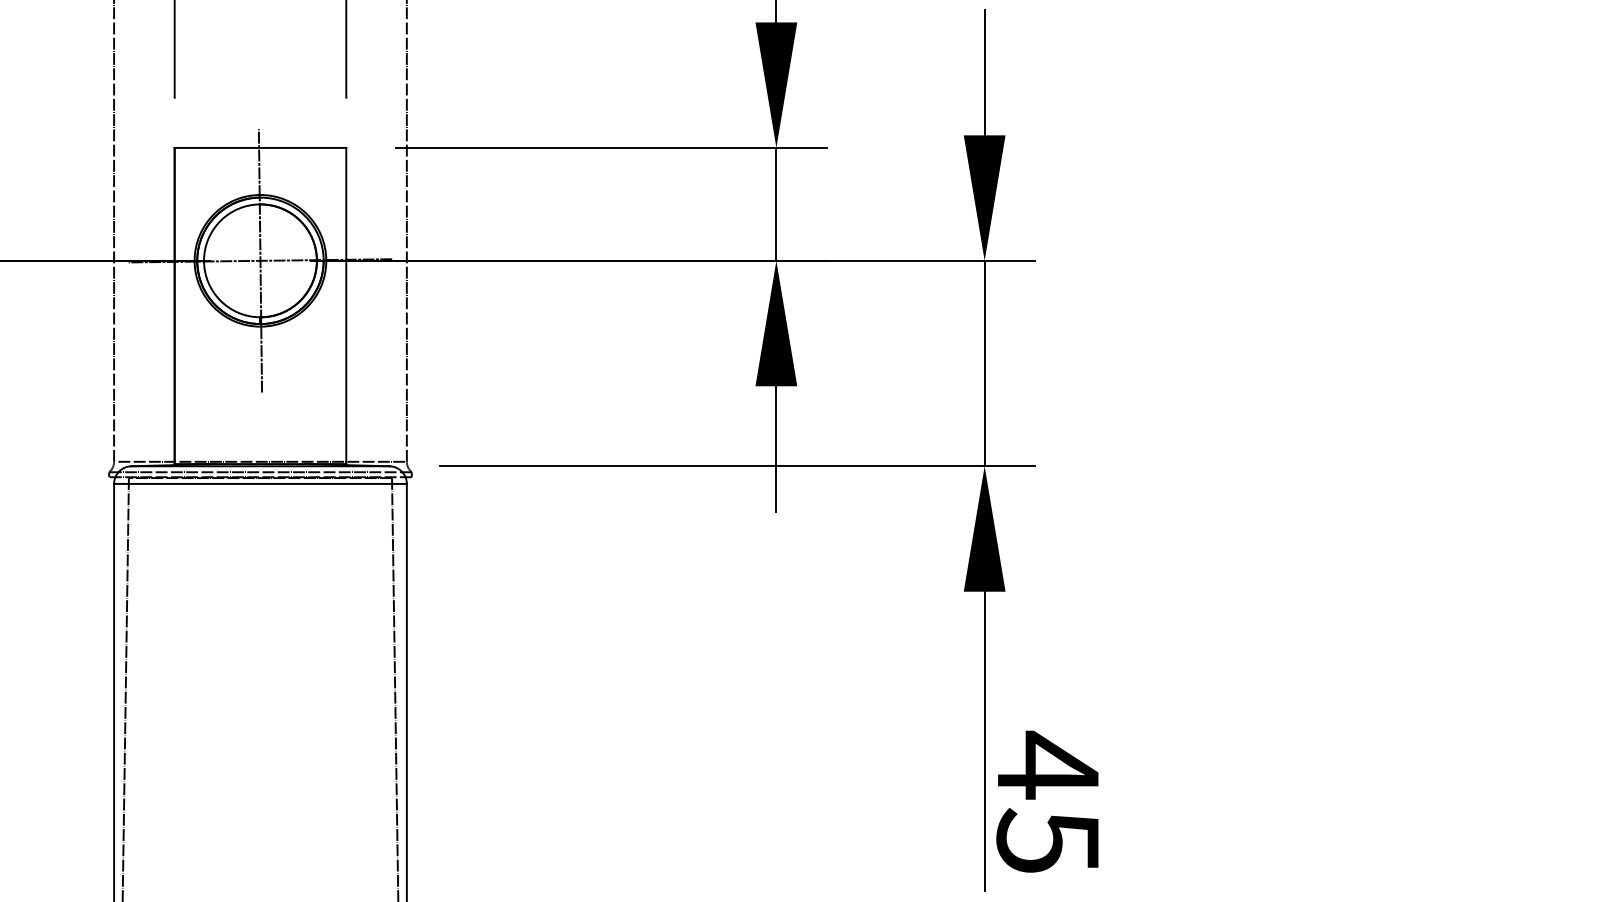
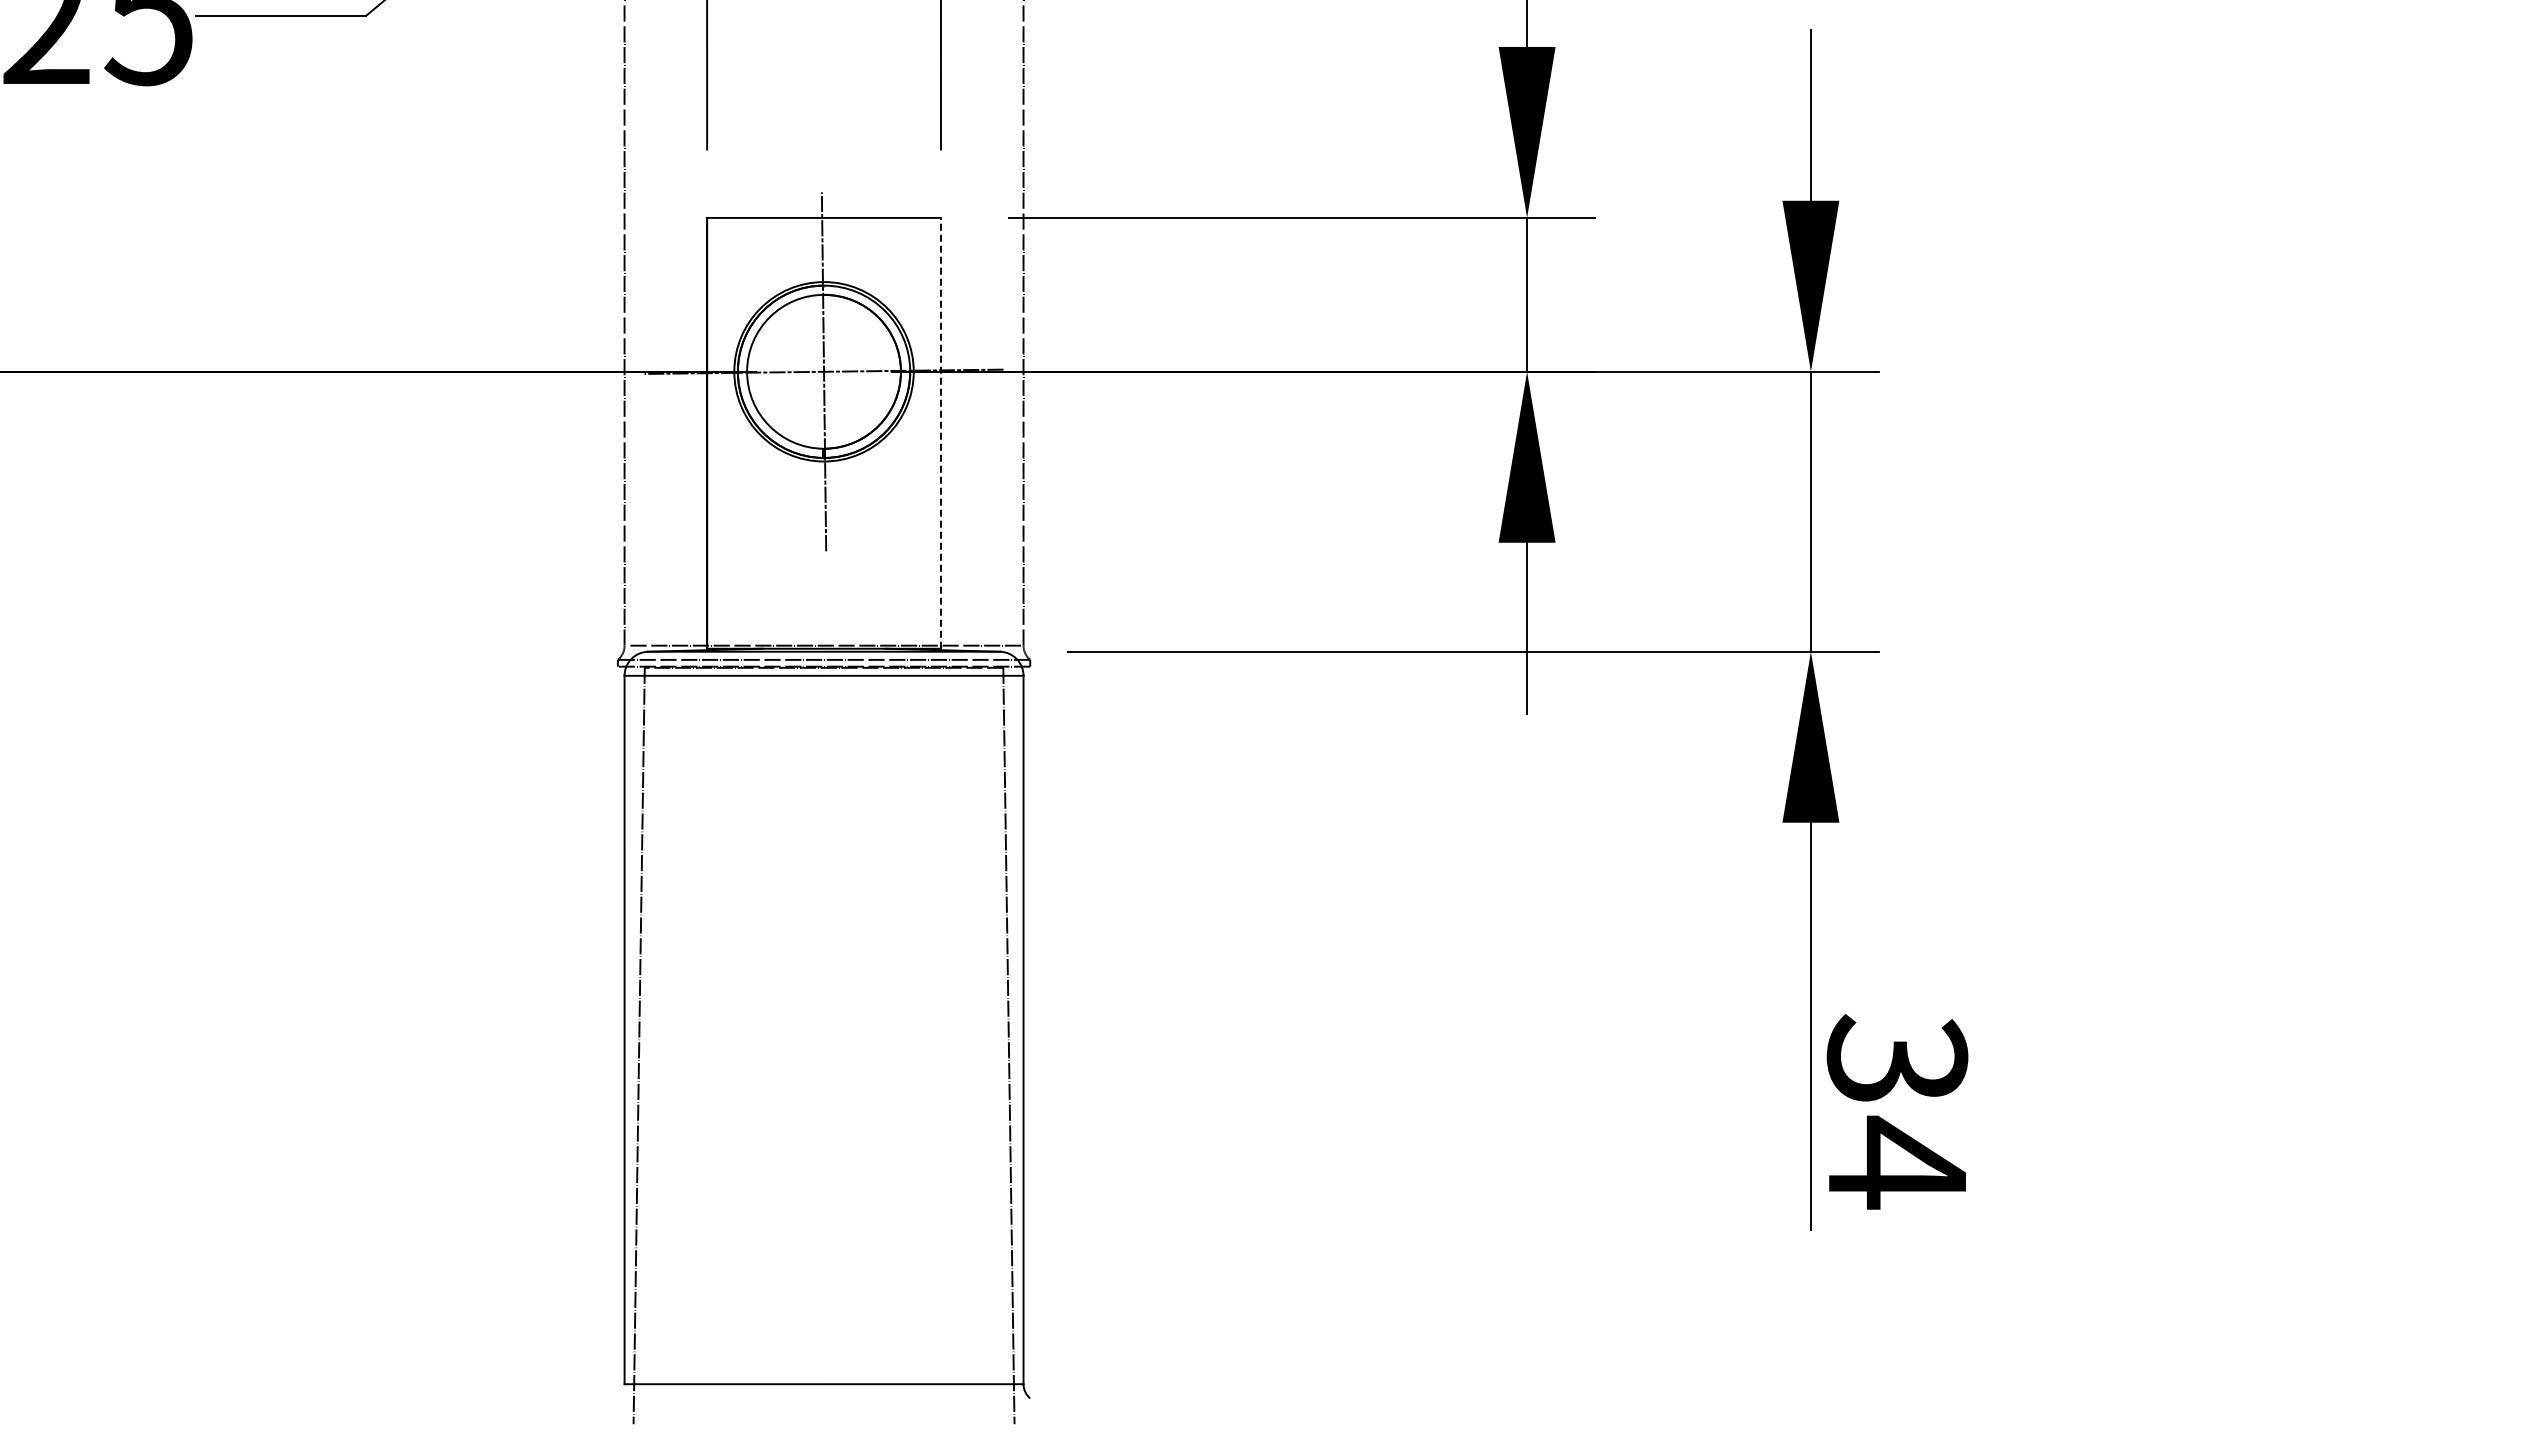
line: (345, 305) -> (940, 432), solid -> dashed
text: (1048, 802) -> (1897, 1110), 45 -> 34

